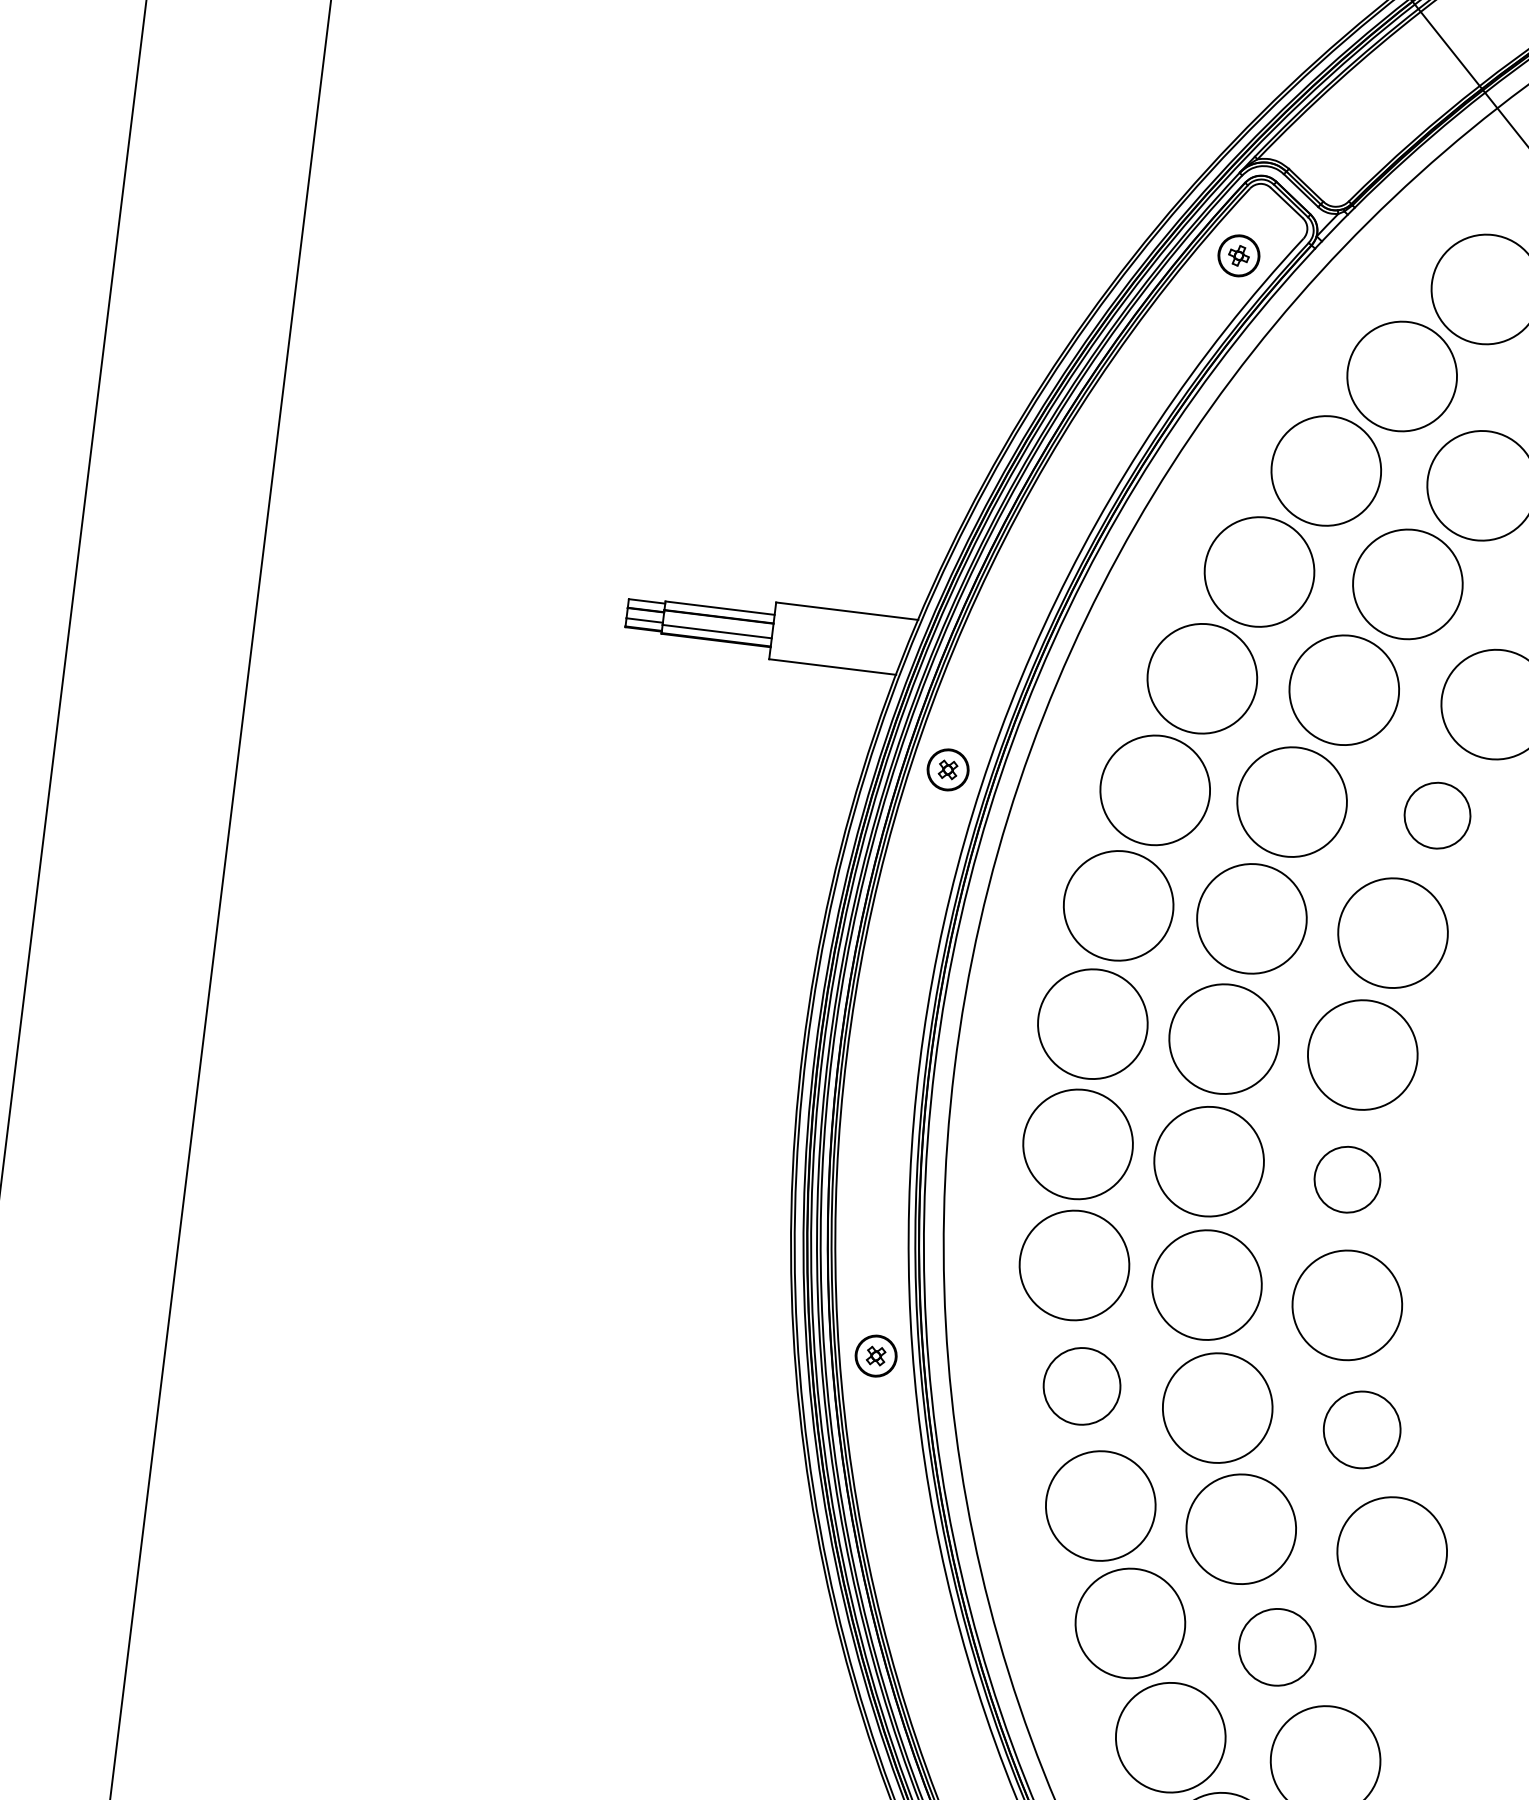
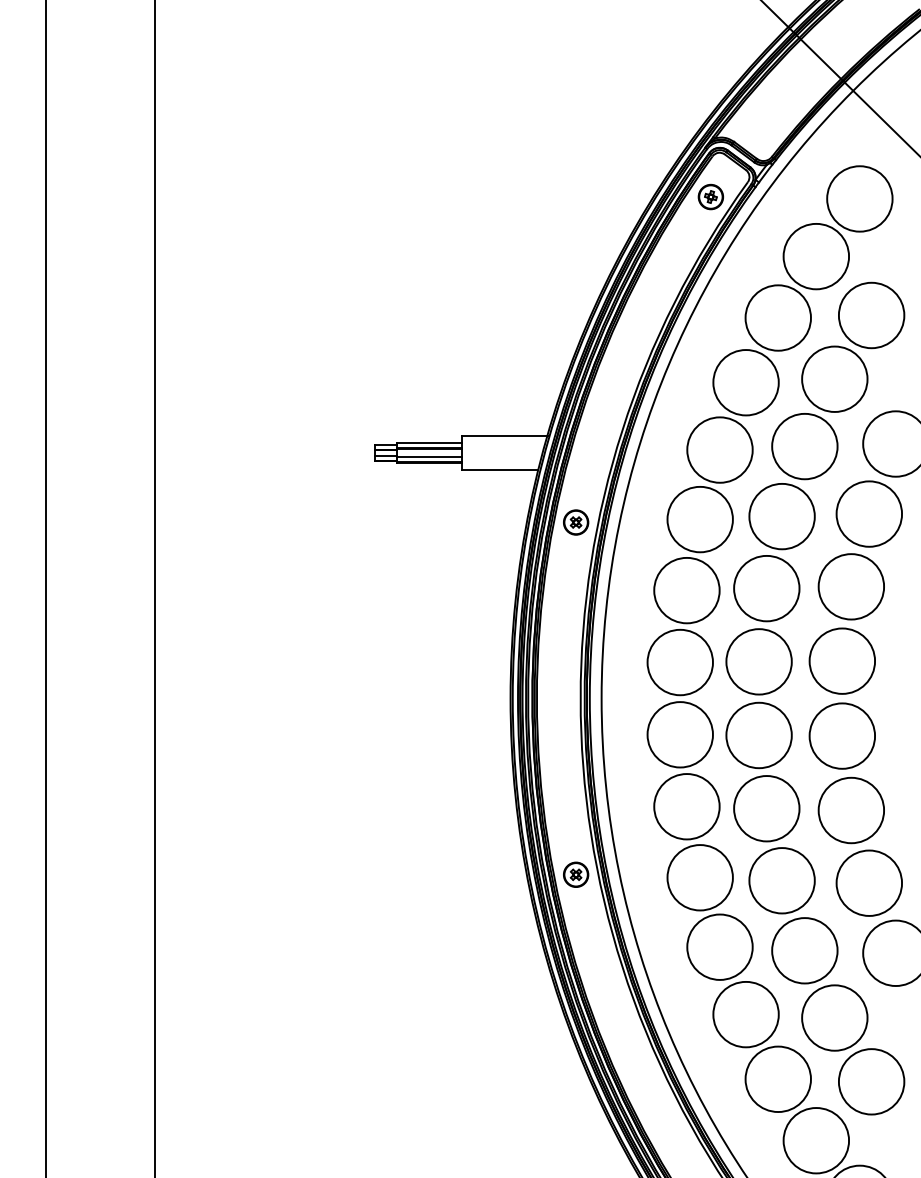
circle: (1436, 814) -> (868, 513), size x1.67
circle: (1347, 1178) -> (842, 735), size x1.67
circle: (1080, 1385) -> (699, 877), size x1.43
circle: (1361, 1428) -> (868, 882), size x1.43
circle: (1276, 1646) -> (834, 1017), size x1.43

